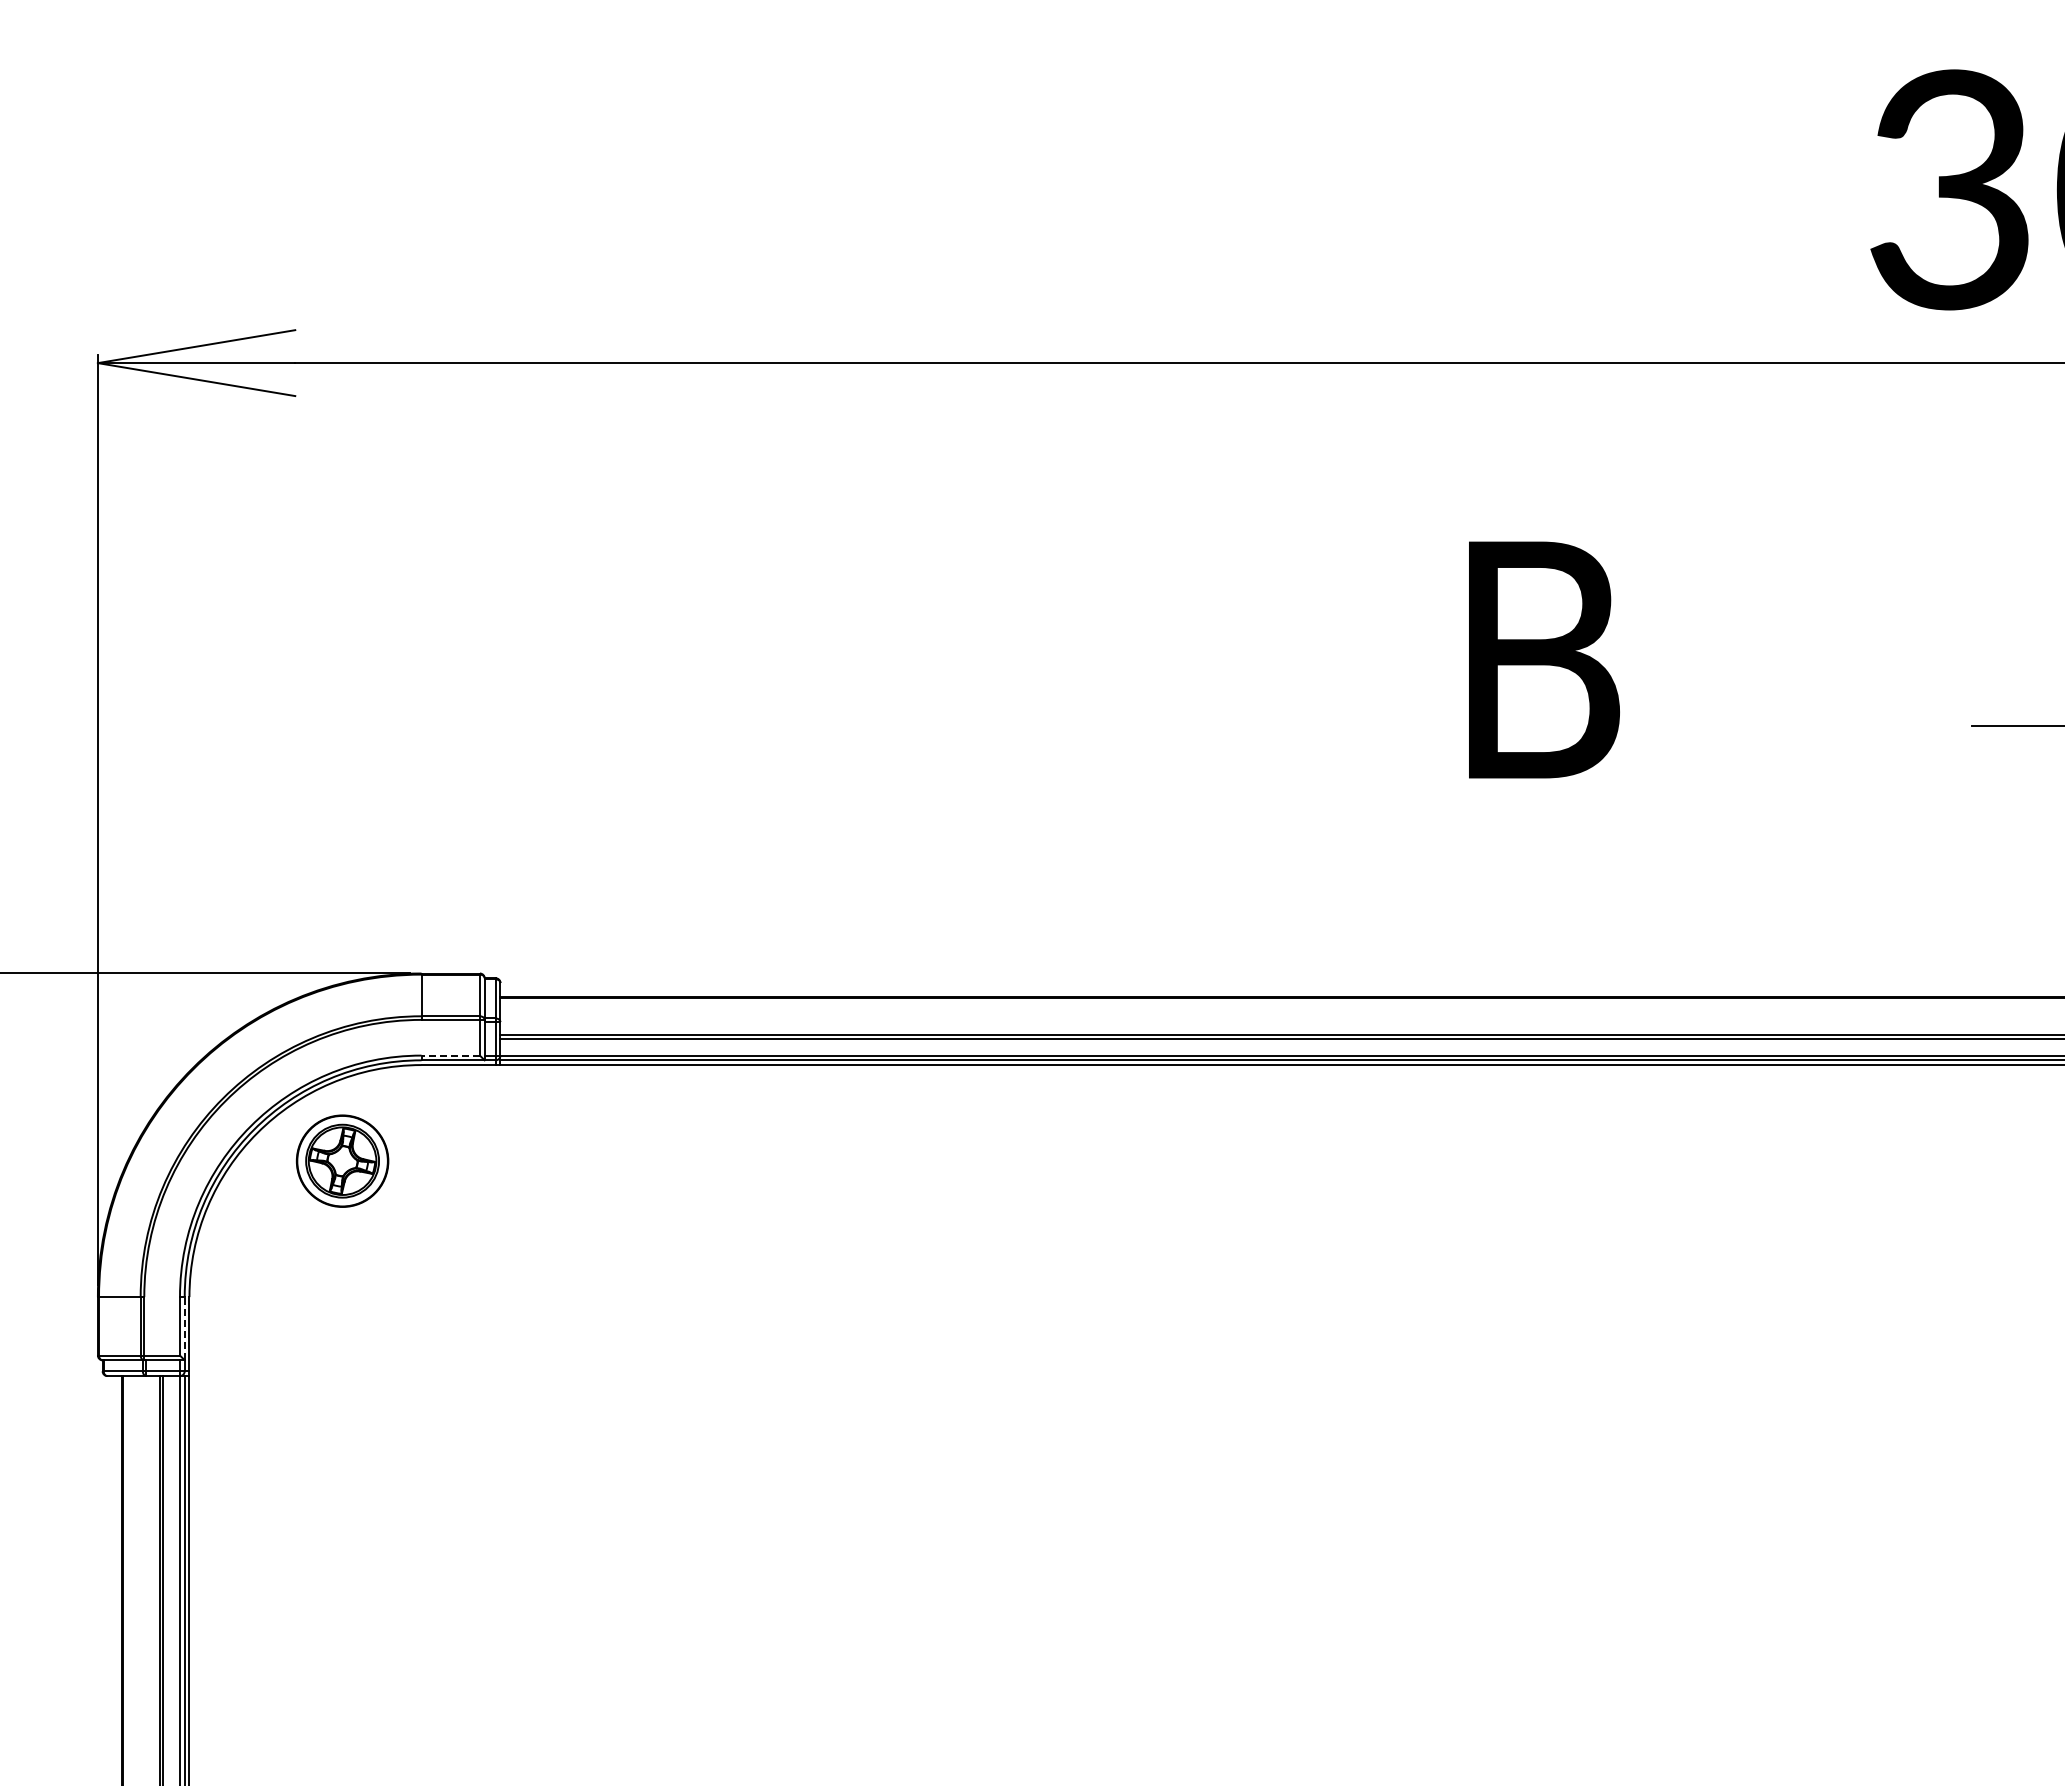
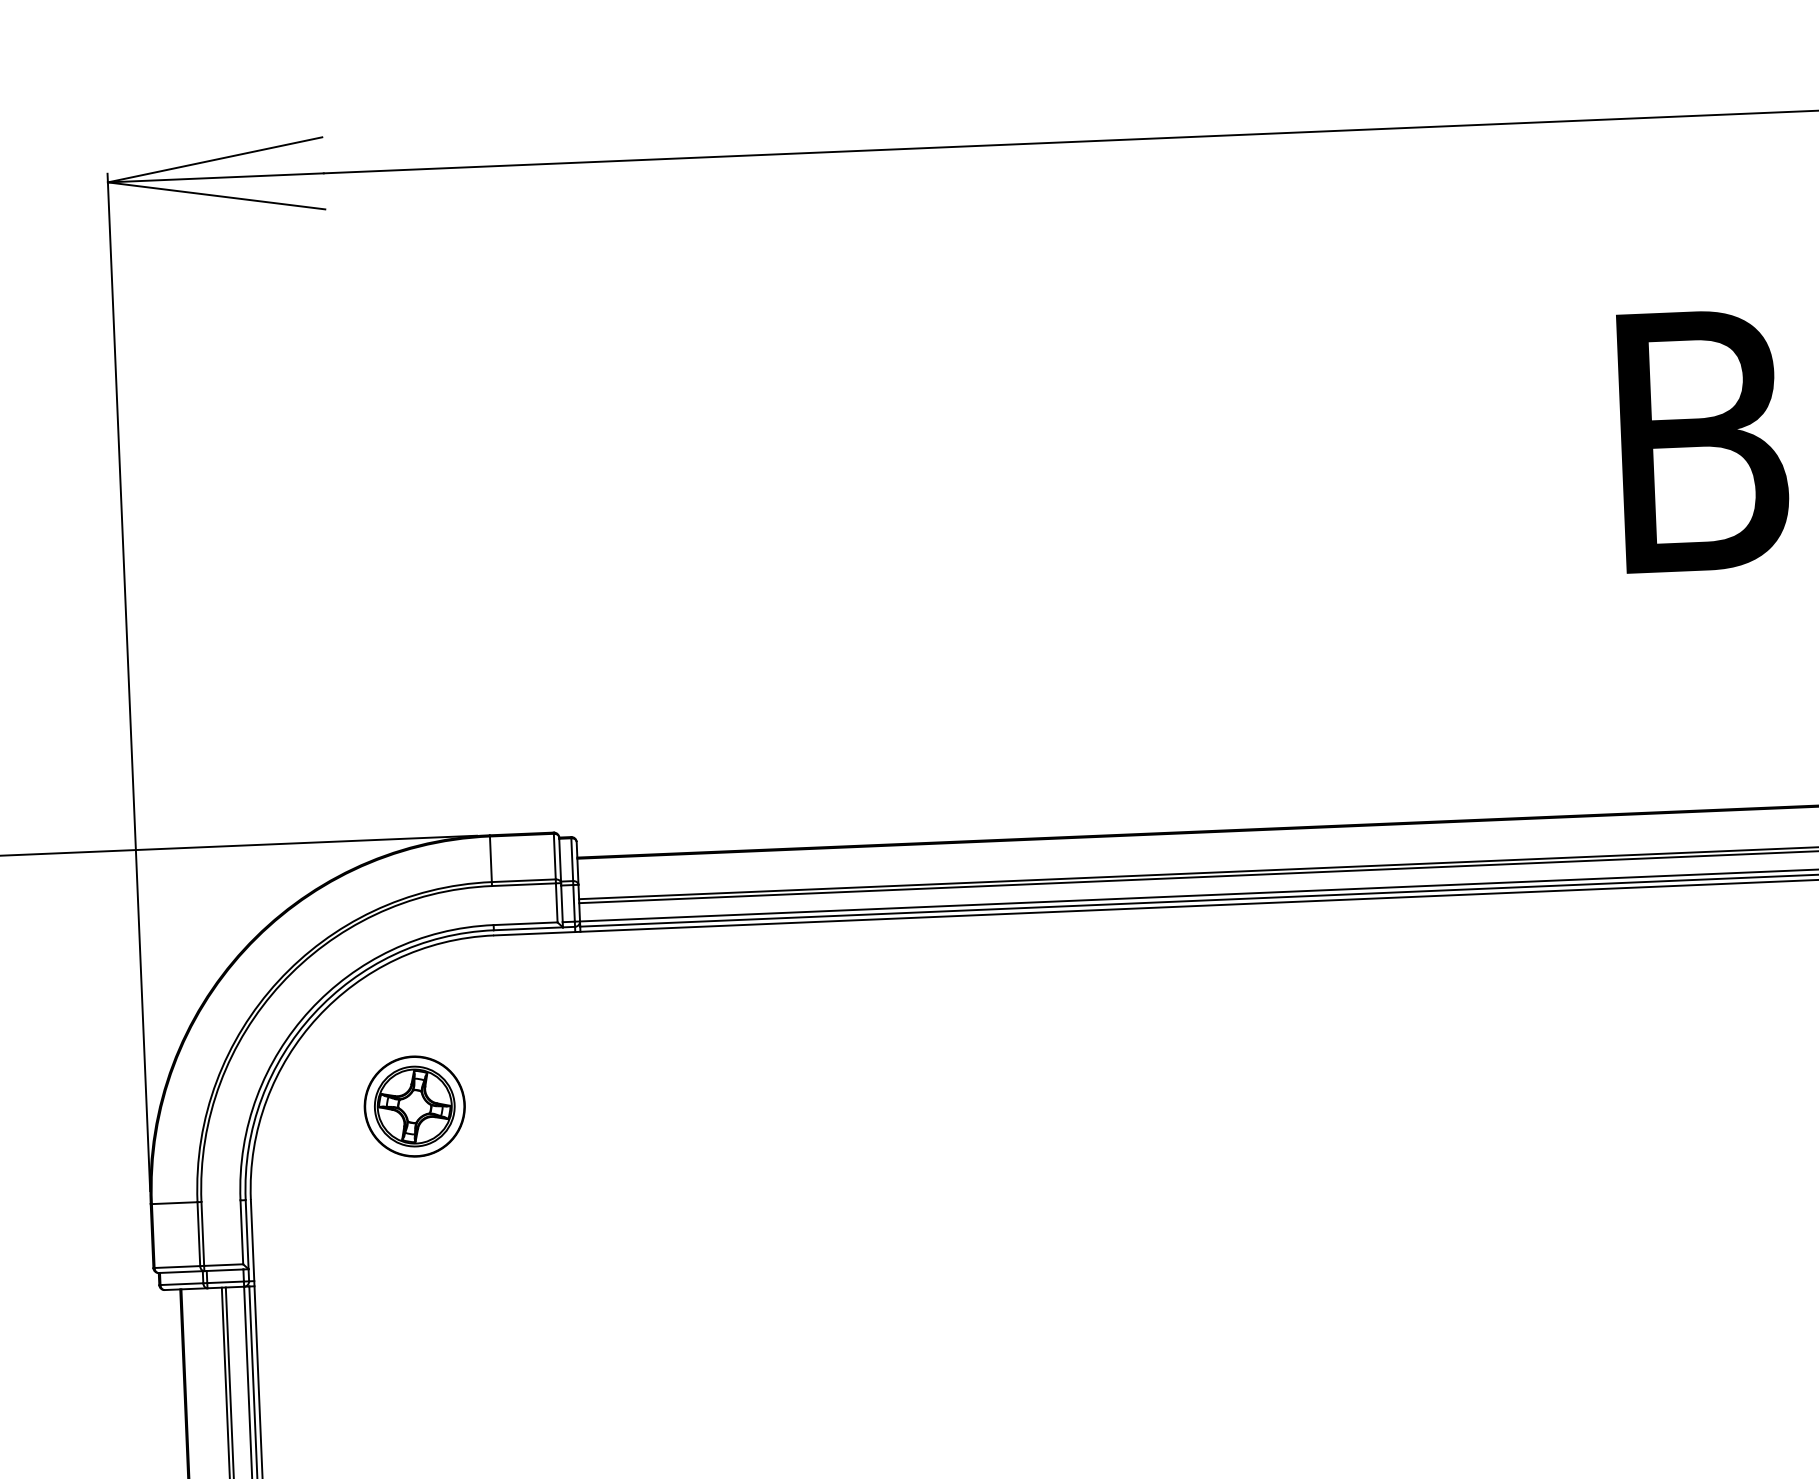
line: (450, 1055) -> (525, 923), dashed -> solid
part: (342, 1160) -> (414, 1105), moved
line: (184, 1328) -> (246, 1234), dashed -> solid

